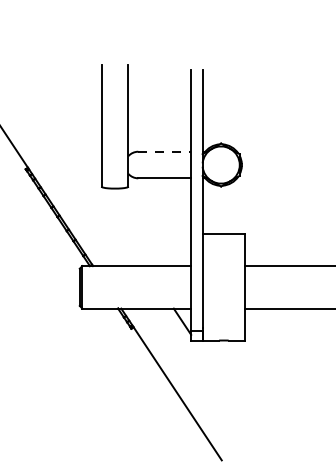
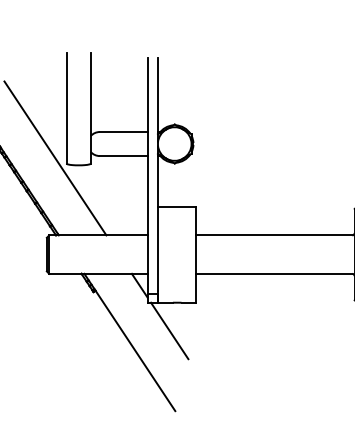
line: (164, 152) -> (123, 132), dashed -> solid
line: (89, 181) -> (55, 158), added
line: (215, 371) -> (169, 330), added

